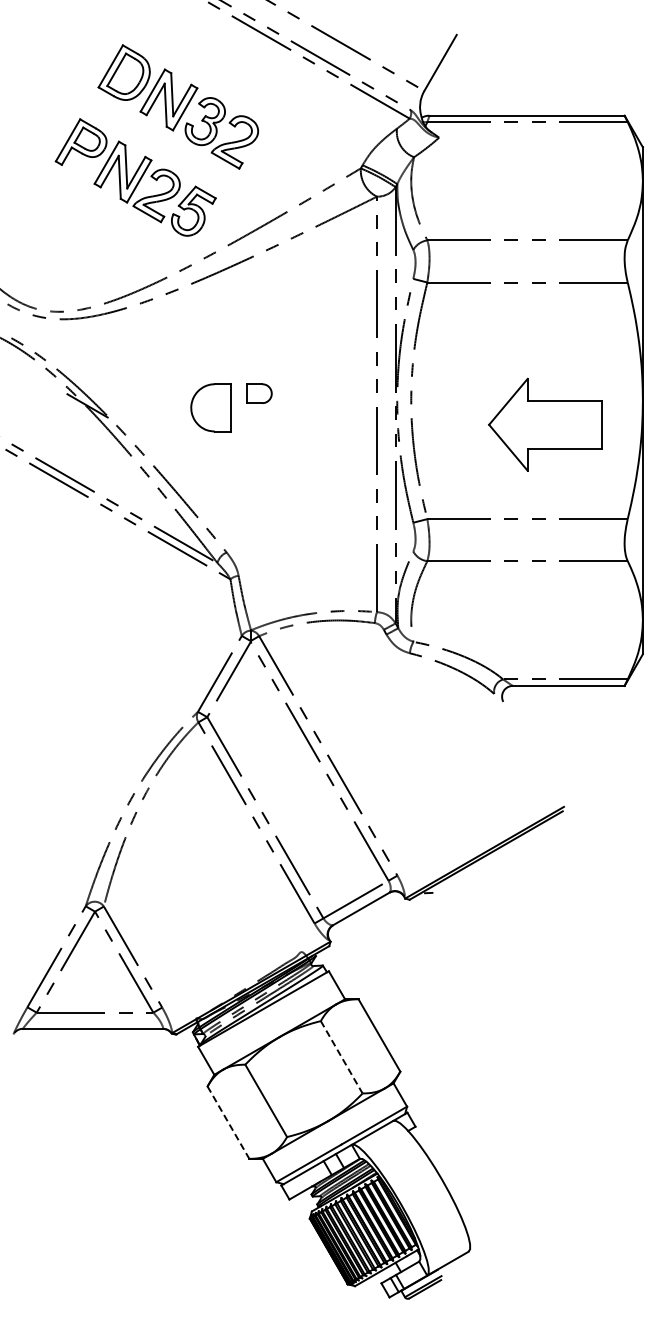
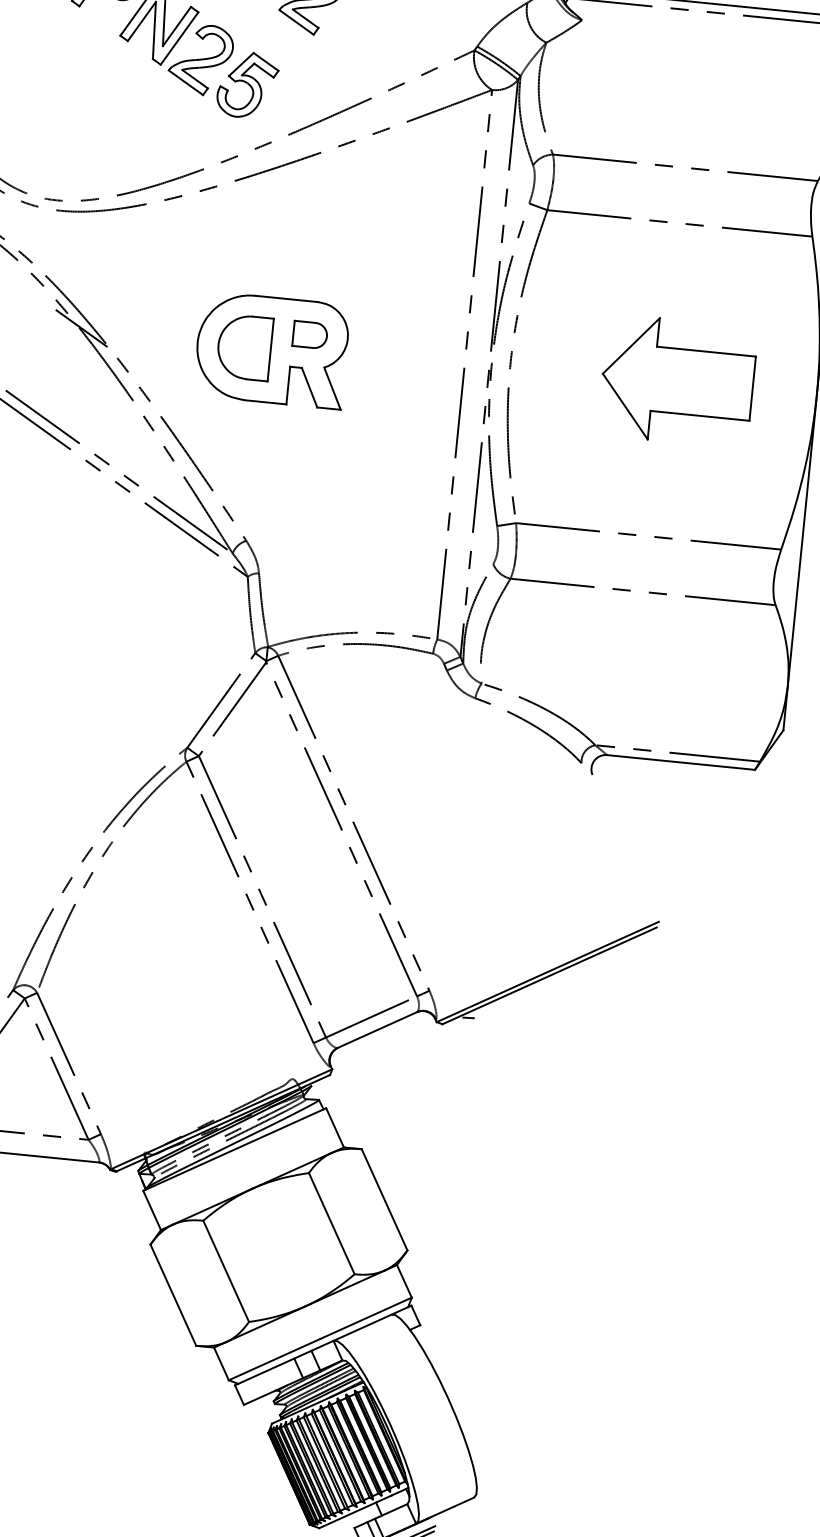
part: (231, 407) -> (271, 349), added
part: (545, 424) -> (677, 380), moved
line: (341, 1057) -> (331, 1223), dashed -> solid
line: (228, 1122) -> (173, 1294), dashed -> solid

